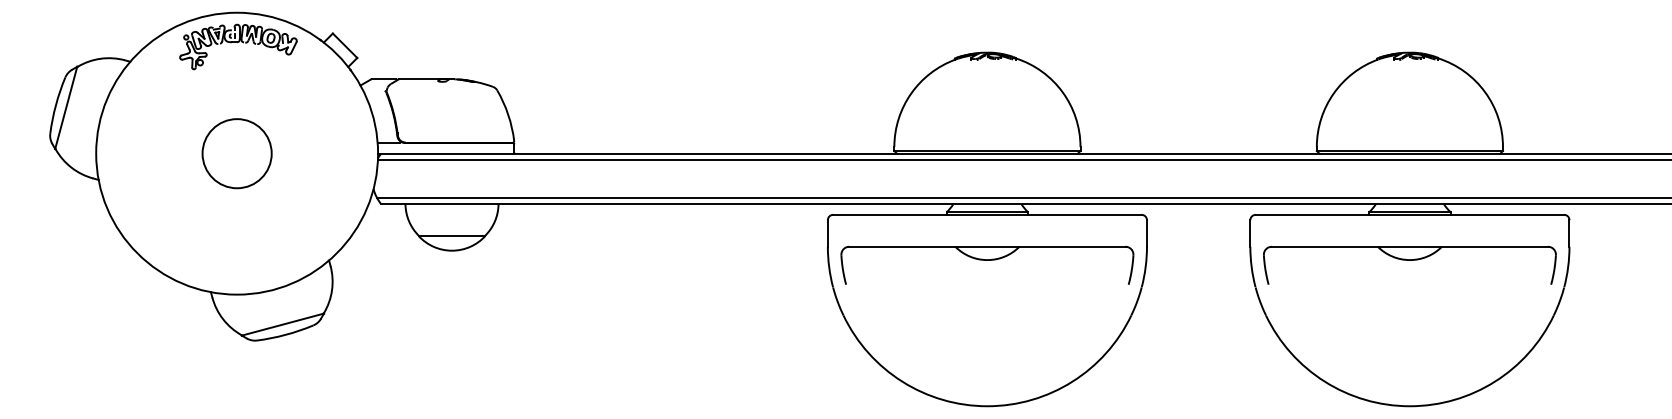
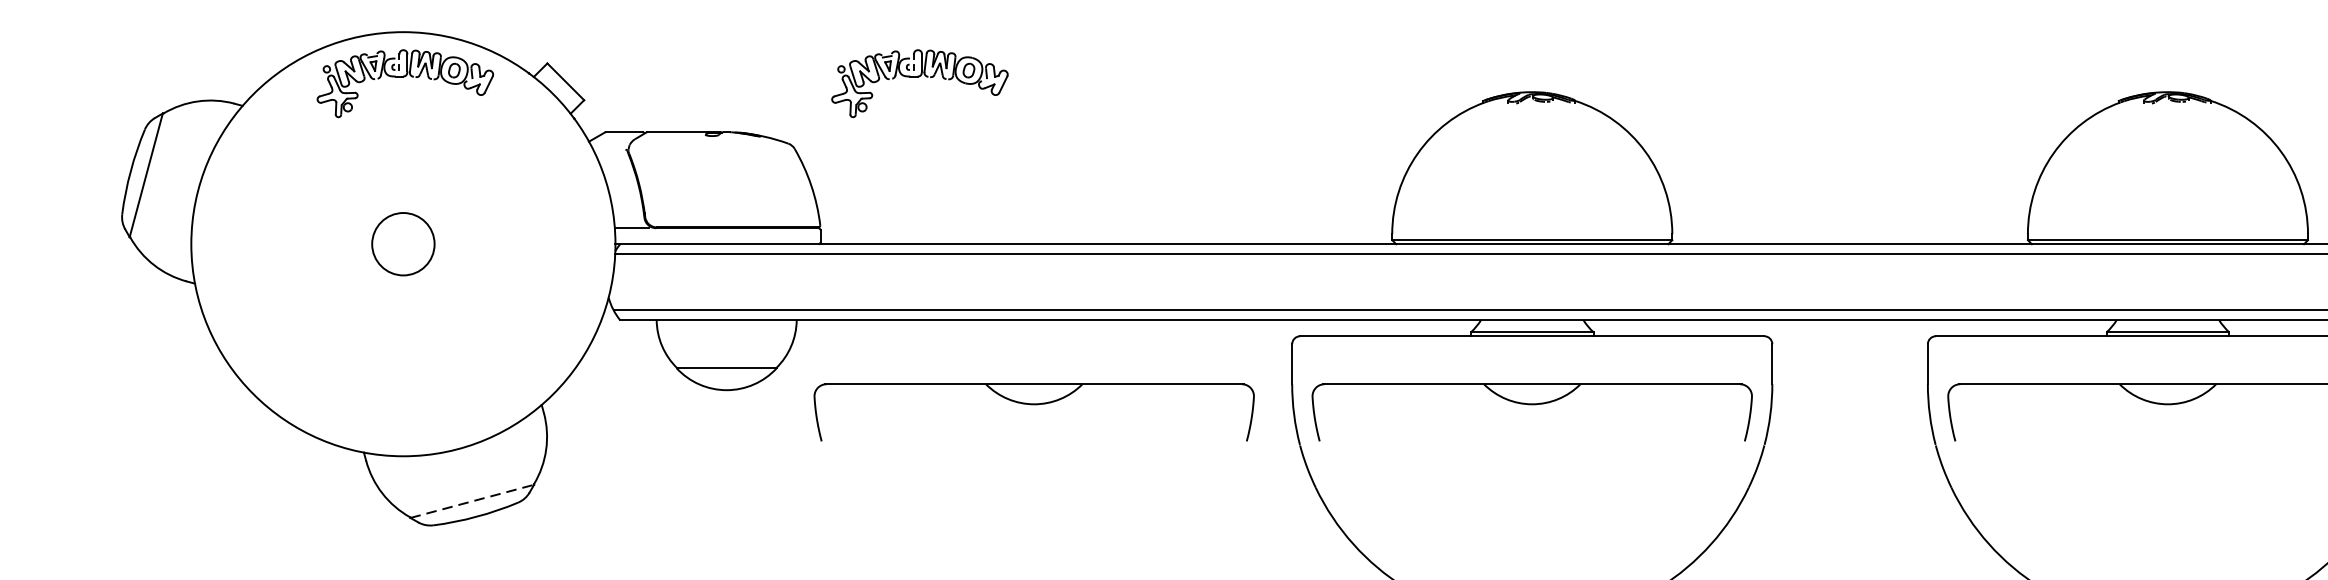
part: (580, 46) -> (920, 82), added
circle: (236, 153) -> (402, 243), size x0.6
part: (656, 264) -> (1034, 410), added
line: (282, 324) -> (471, 501), solid -> dashed

